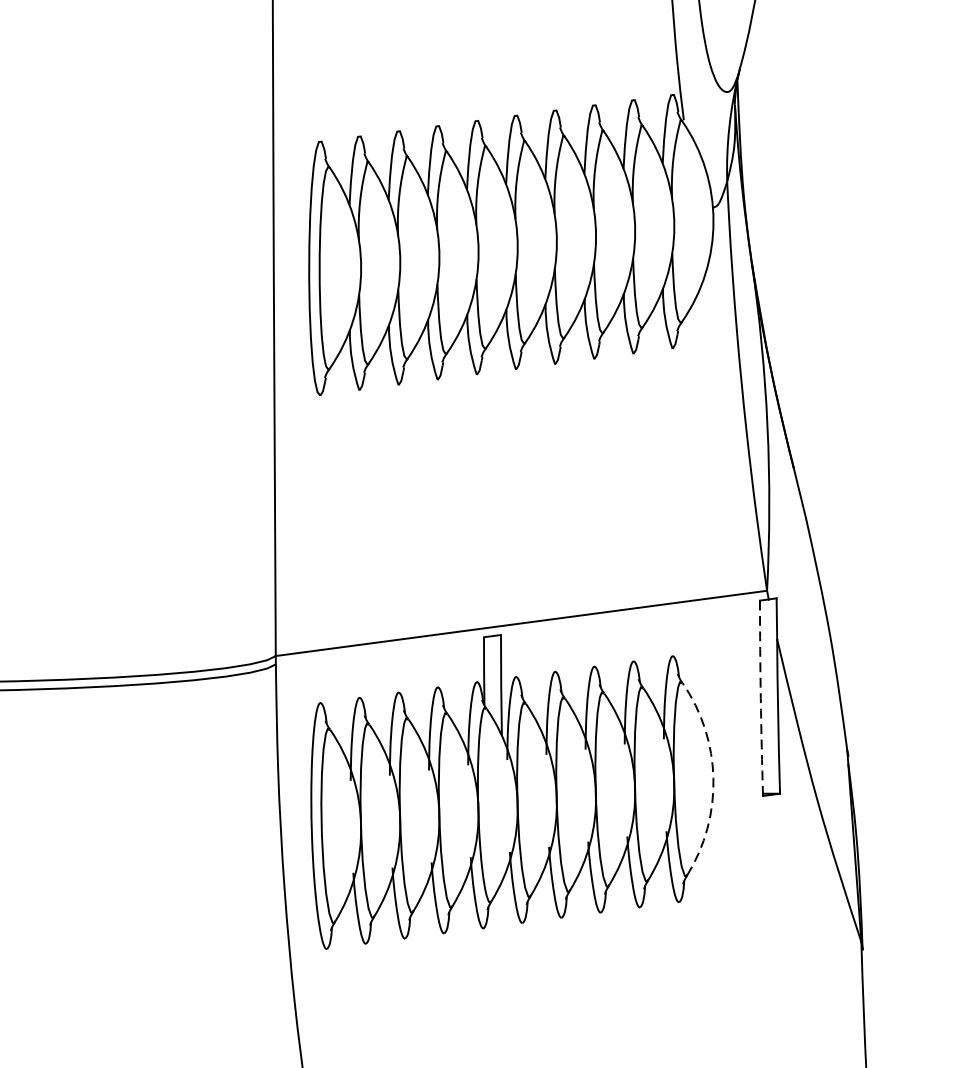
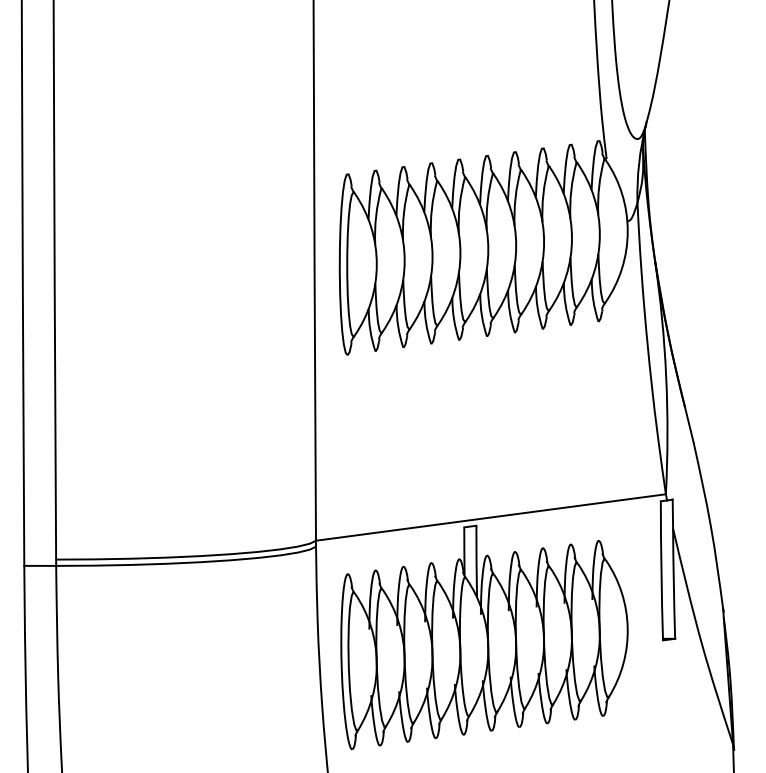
arc: (760, 697) -> (661, 570), dashed -> solid
arc: (713, 777) -> (627, 627), dashed -> solid

